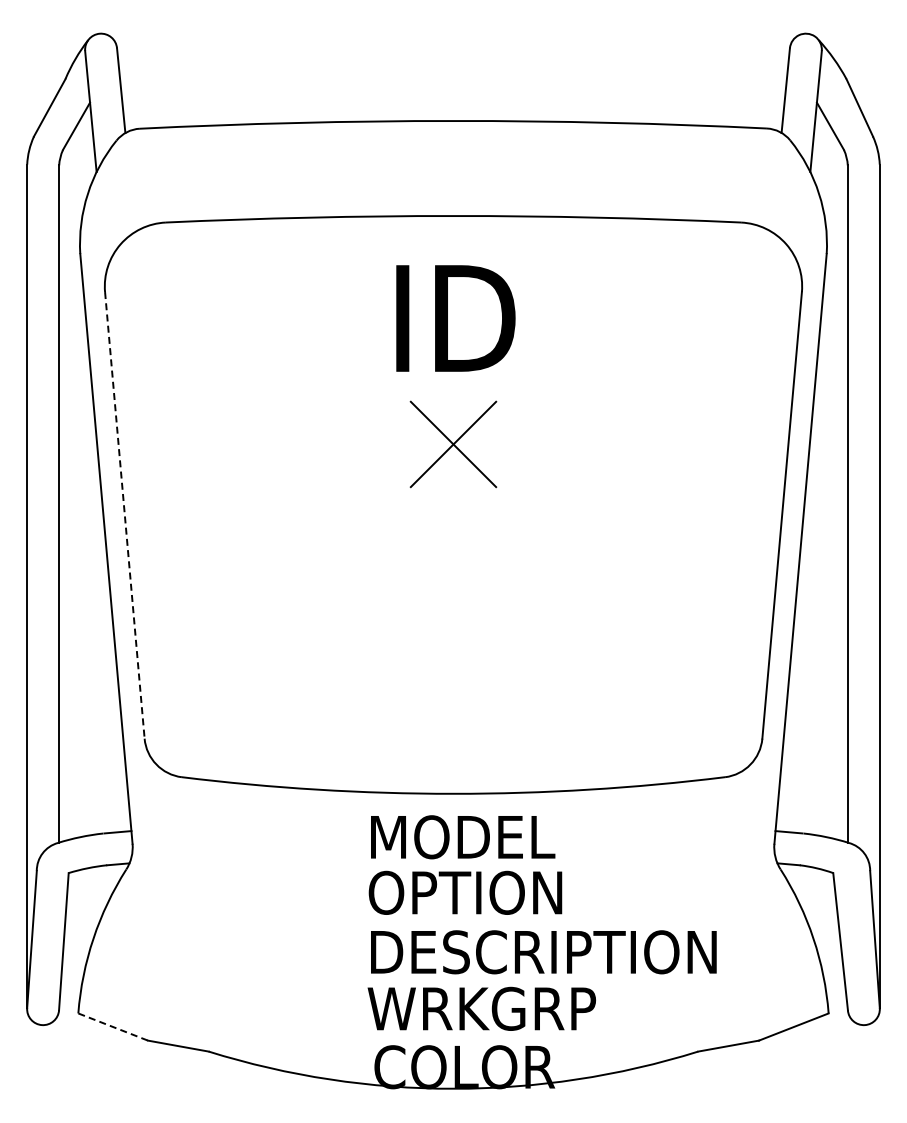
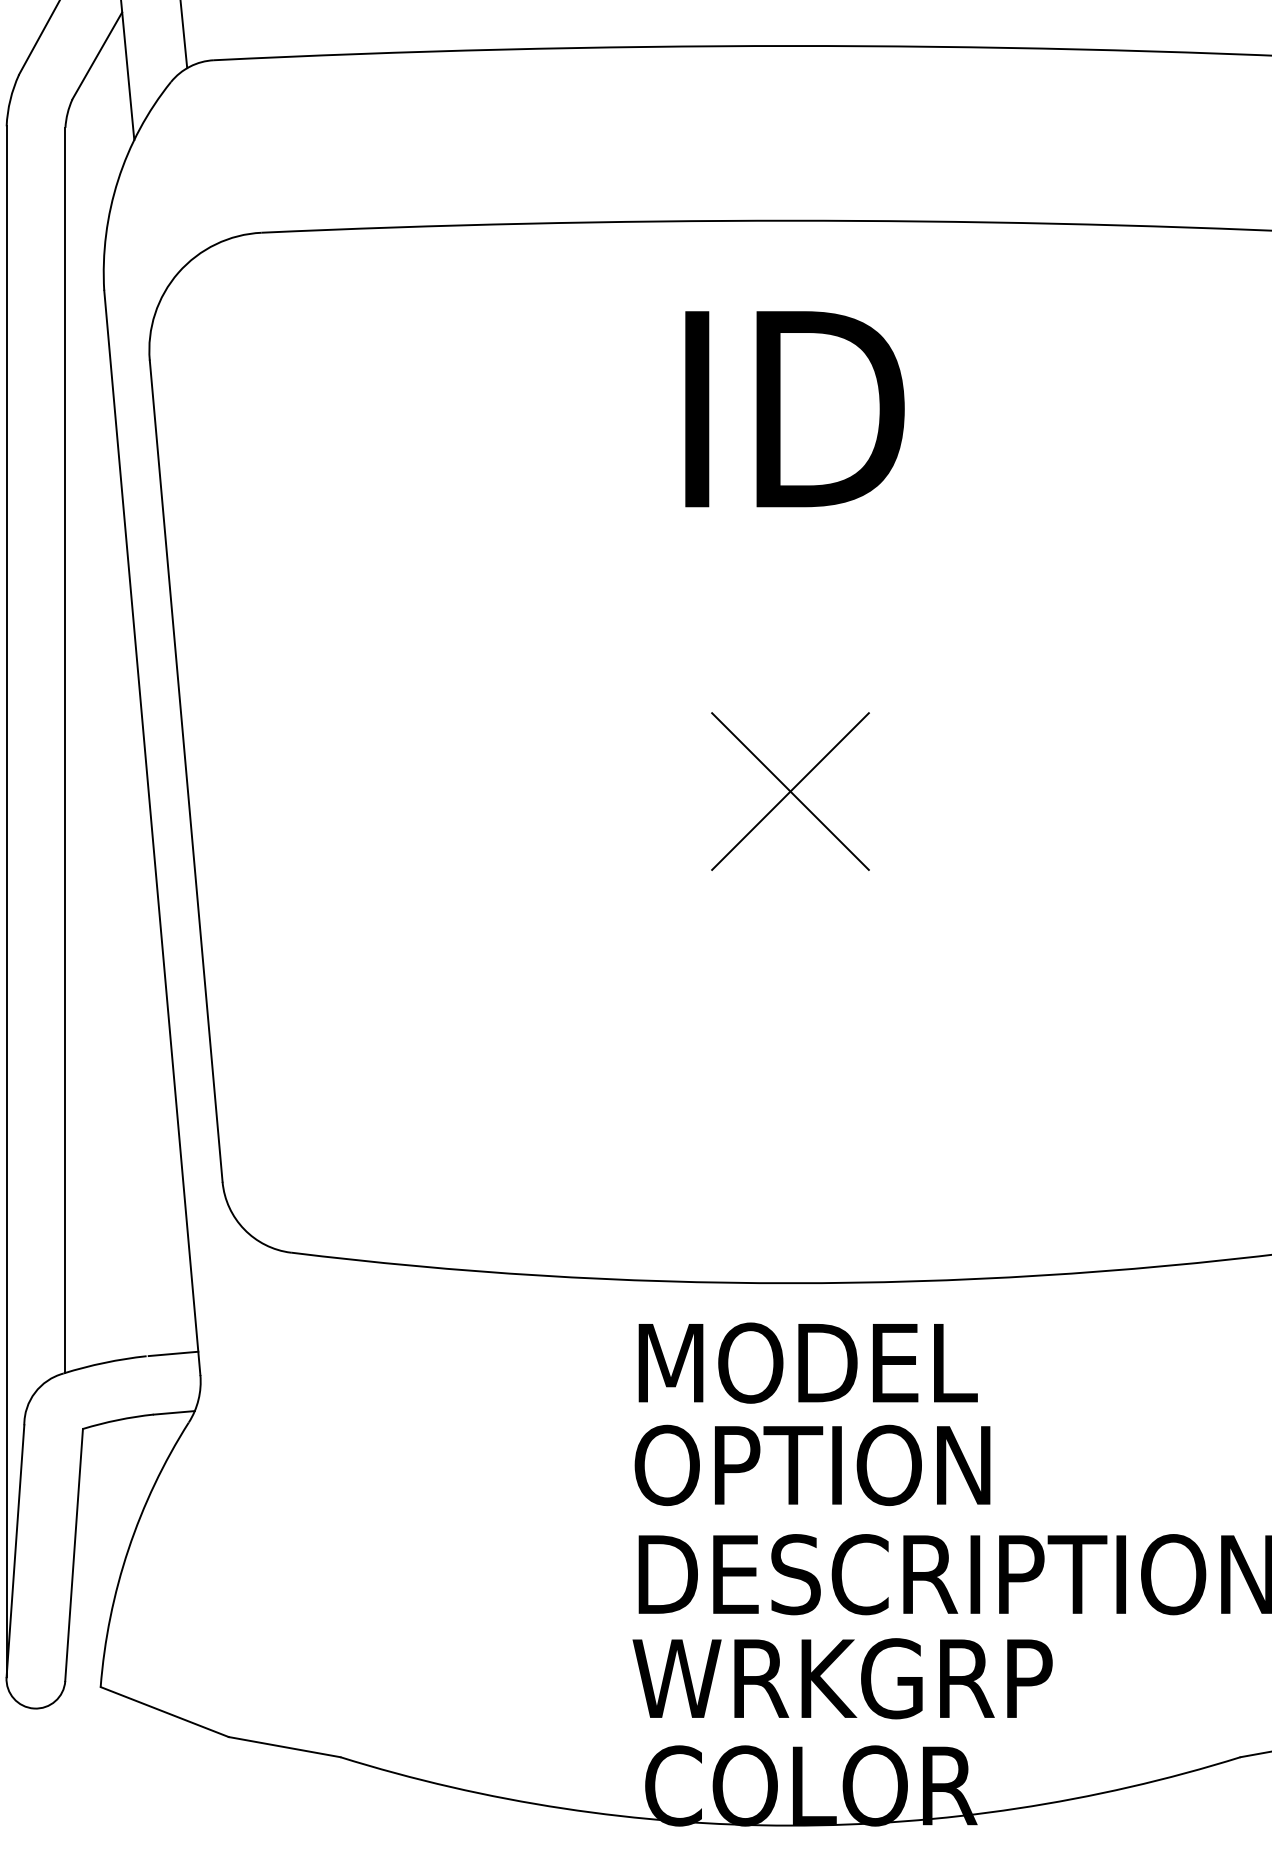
part: (453, 444) -> (790, 791), moved
line: (124, 515) -> (185, 771), dashed -> solid
line: (113, 1027) -> (165, 1712), dashed -> solid

